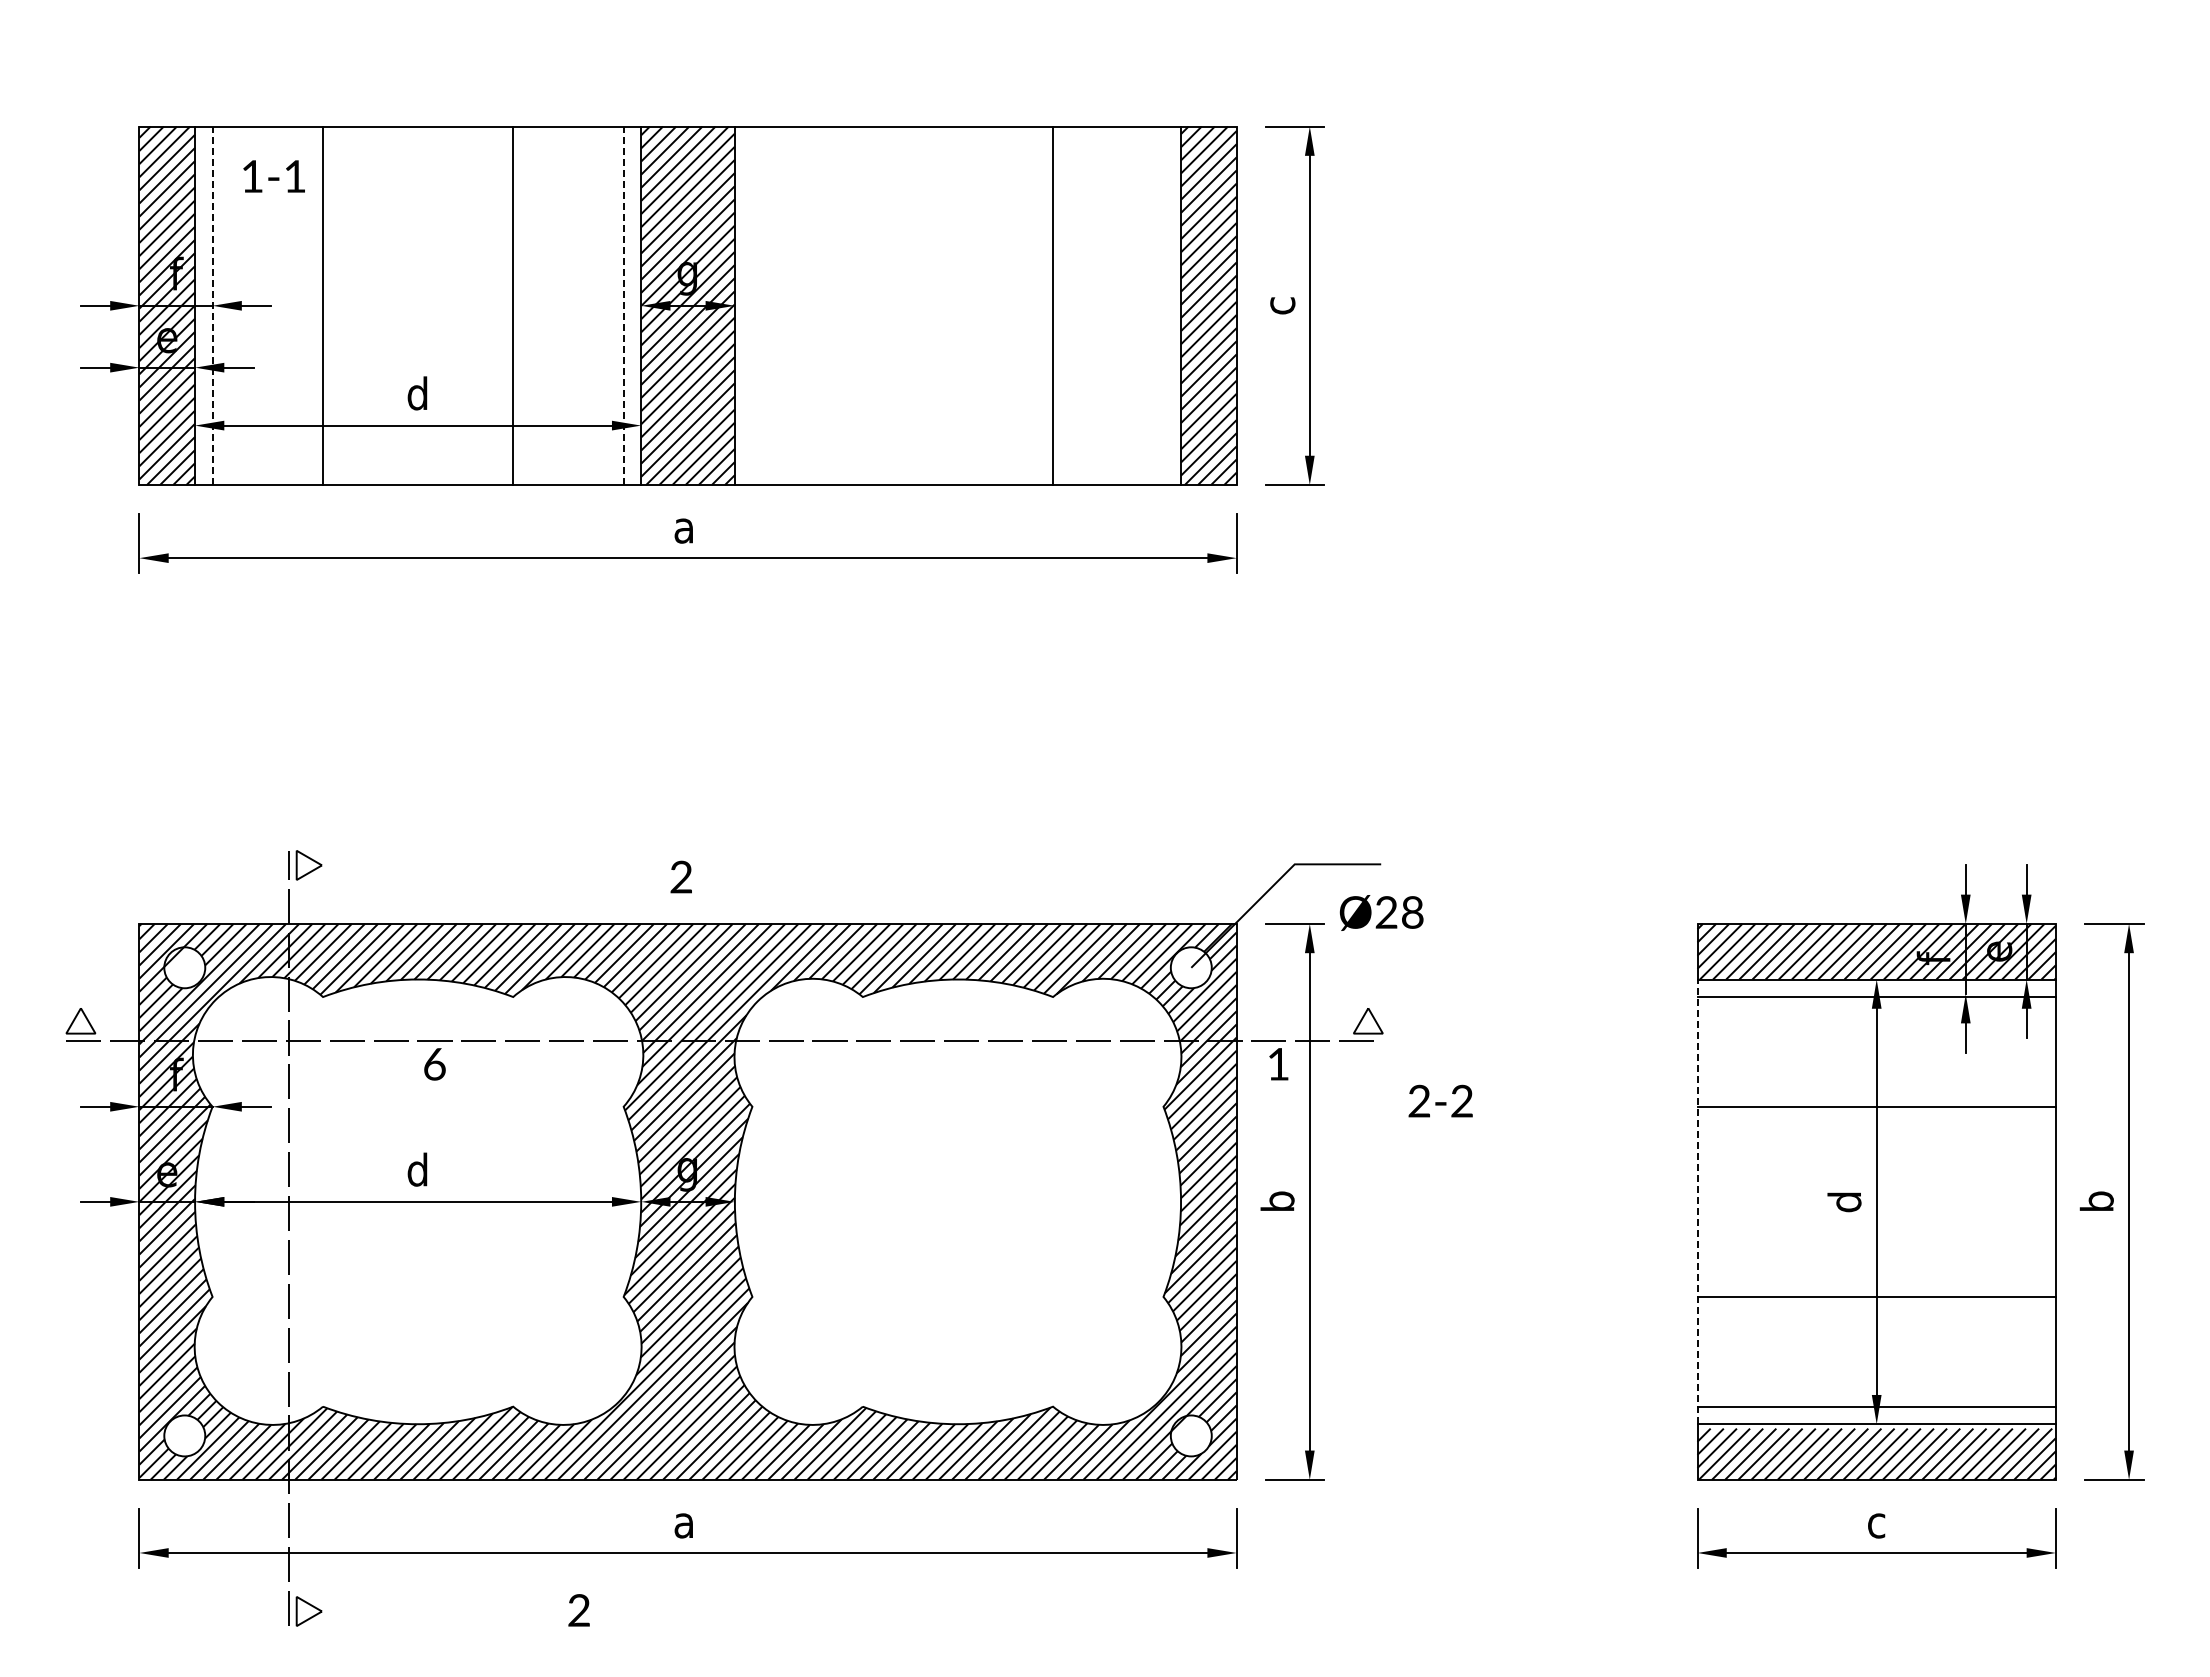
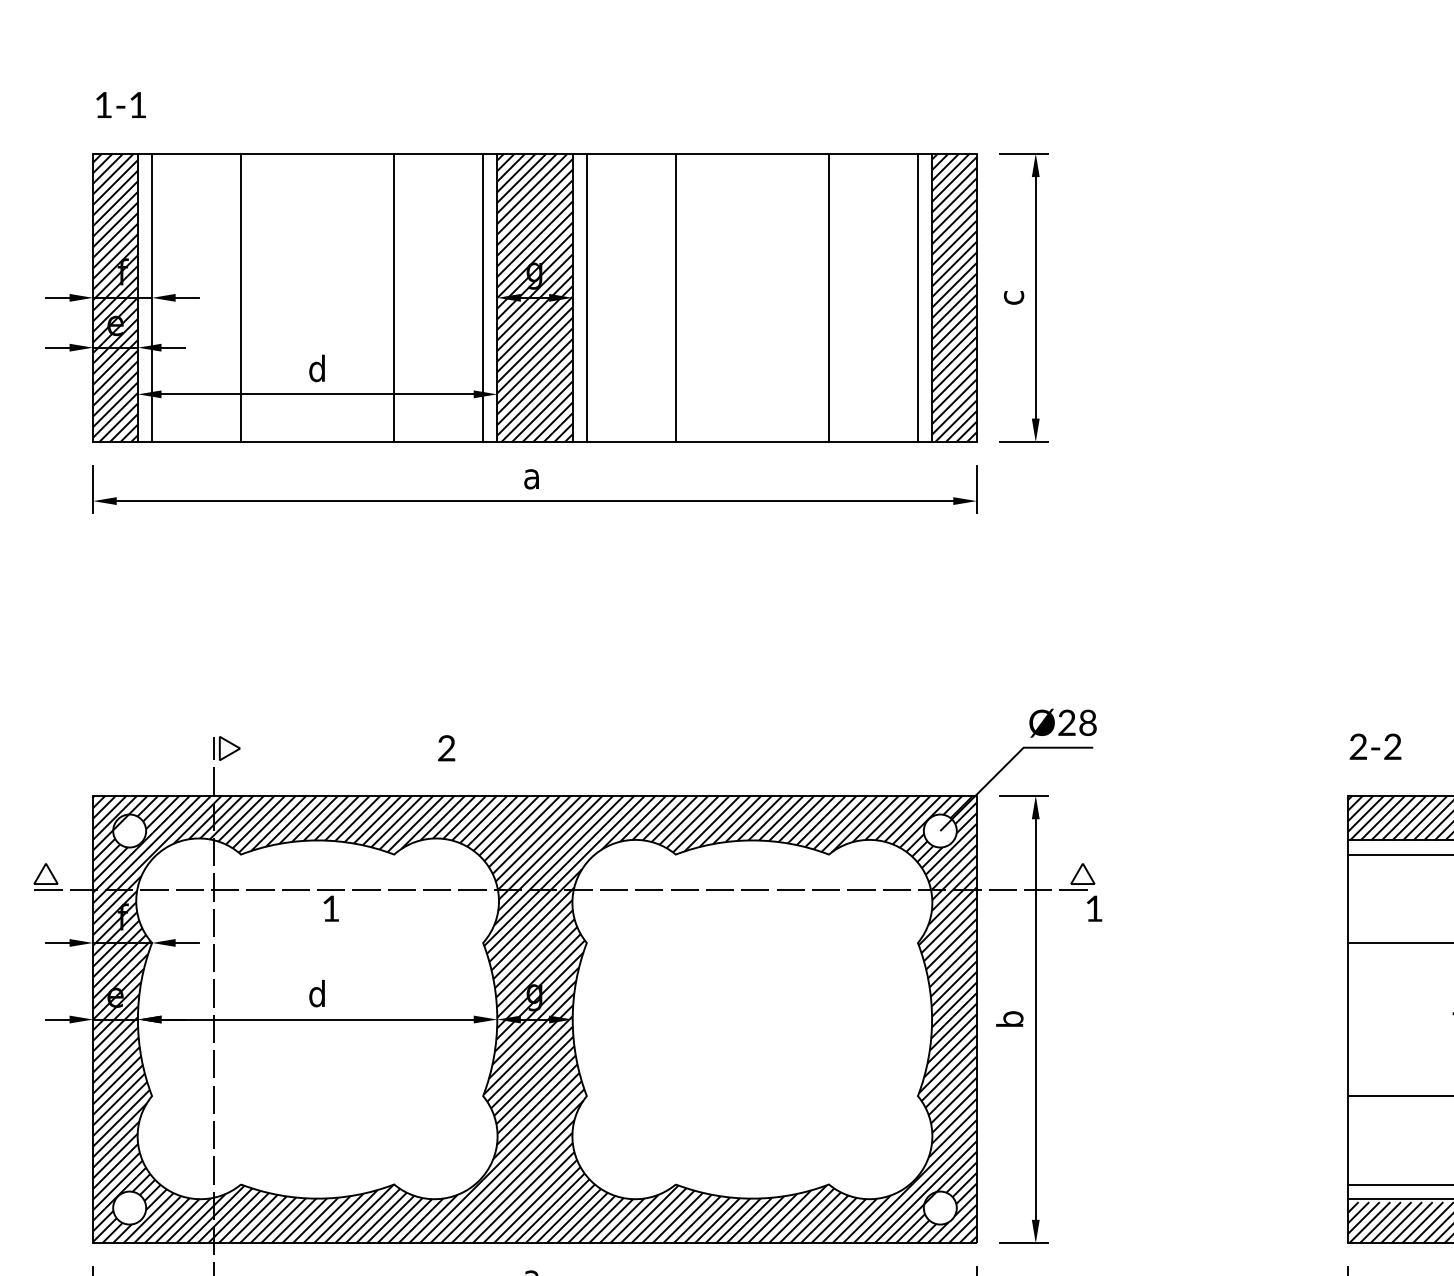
text: (273, 176) -> (120, 105), moved
line: (212, 305) -> (152, 297), dashed -> solid
line: (623, 305) -> (483, 297), dashed -> solid
line: (752, 305) -> (586, 297), added
line: (862, 305) -> (675, 297), added
line: (1163, 305) -> (917, 297), added
text: (680, 876) -> (445, 747), moved
text: (1381, 912) -> (1062, 722), moved
text: (434, 1064) -> (330, 908), 6 -> 1
text: (1278, 1064) -> (1094, 908), moved
text: (1440, 1100) -> (1375, 746), moved
line: (1697, 1201) -> (1348, 1019), dashed -> solid

